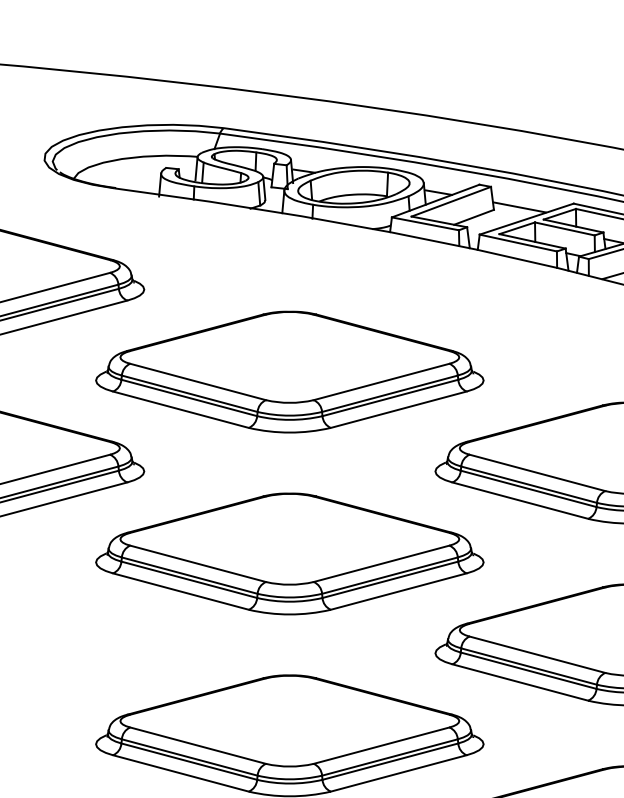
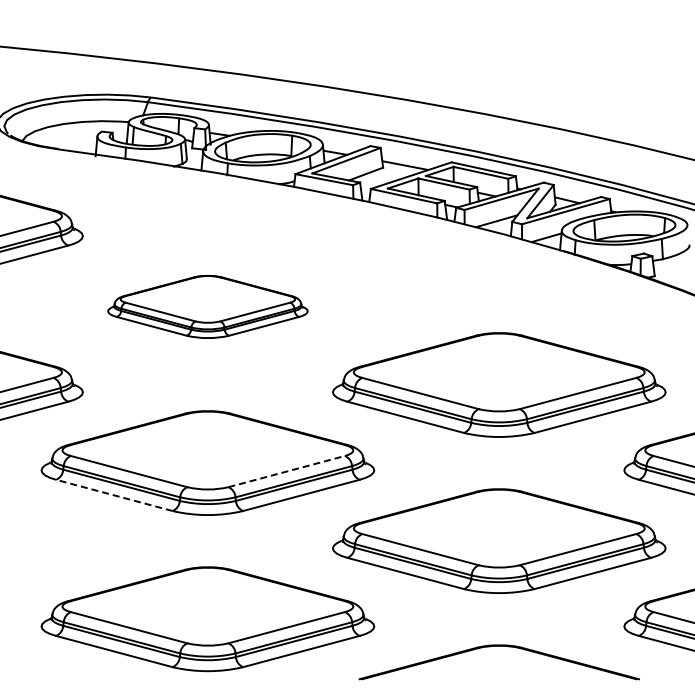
part: (289, 371) -> (207, 306), size x0.6
line: (382, 563) -> (287, 471), solid -> dashed
line: (179, 591) -> (113, 495), solid -> dashed

